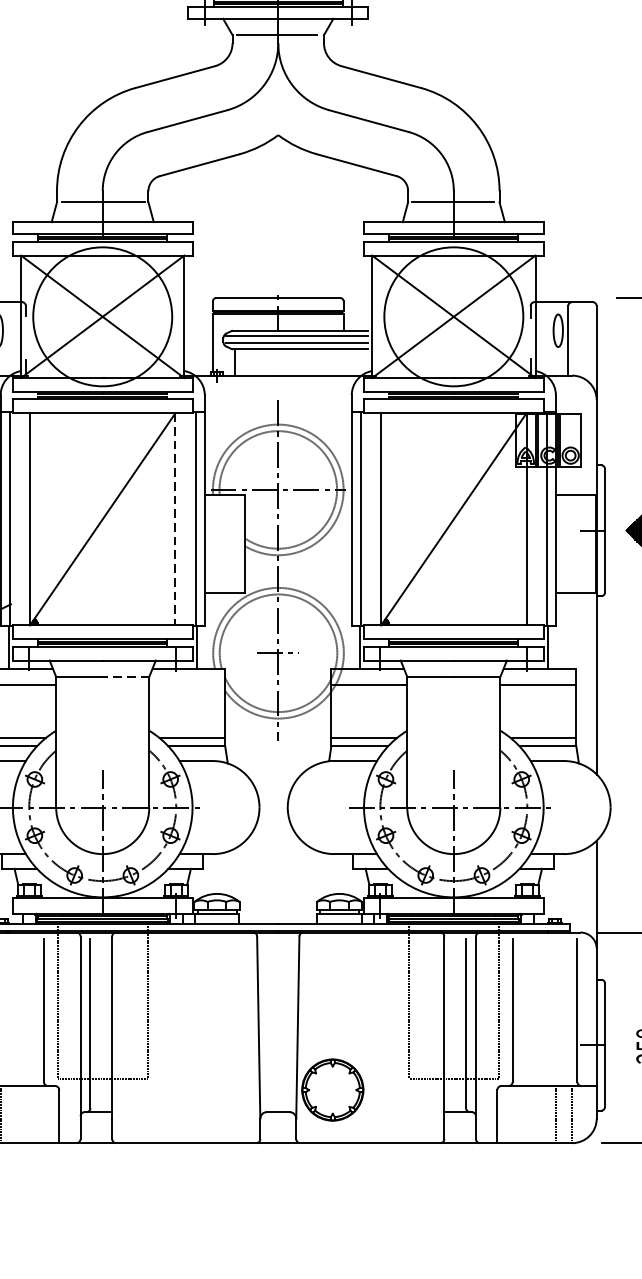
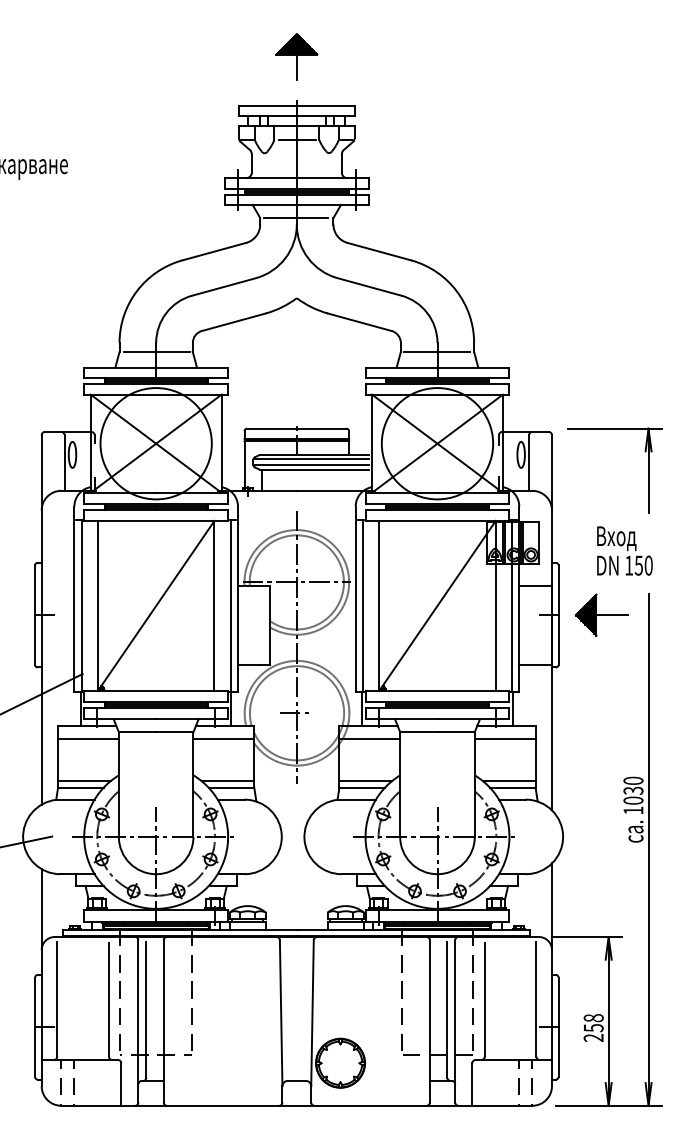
line: (175, 519) -> (214, 606), dashed -> solid
line: (125, 677) -> (174, 732), dashed -> solid
line: (186, 684) -> (223, 738), added

